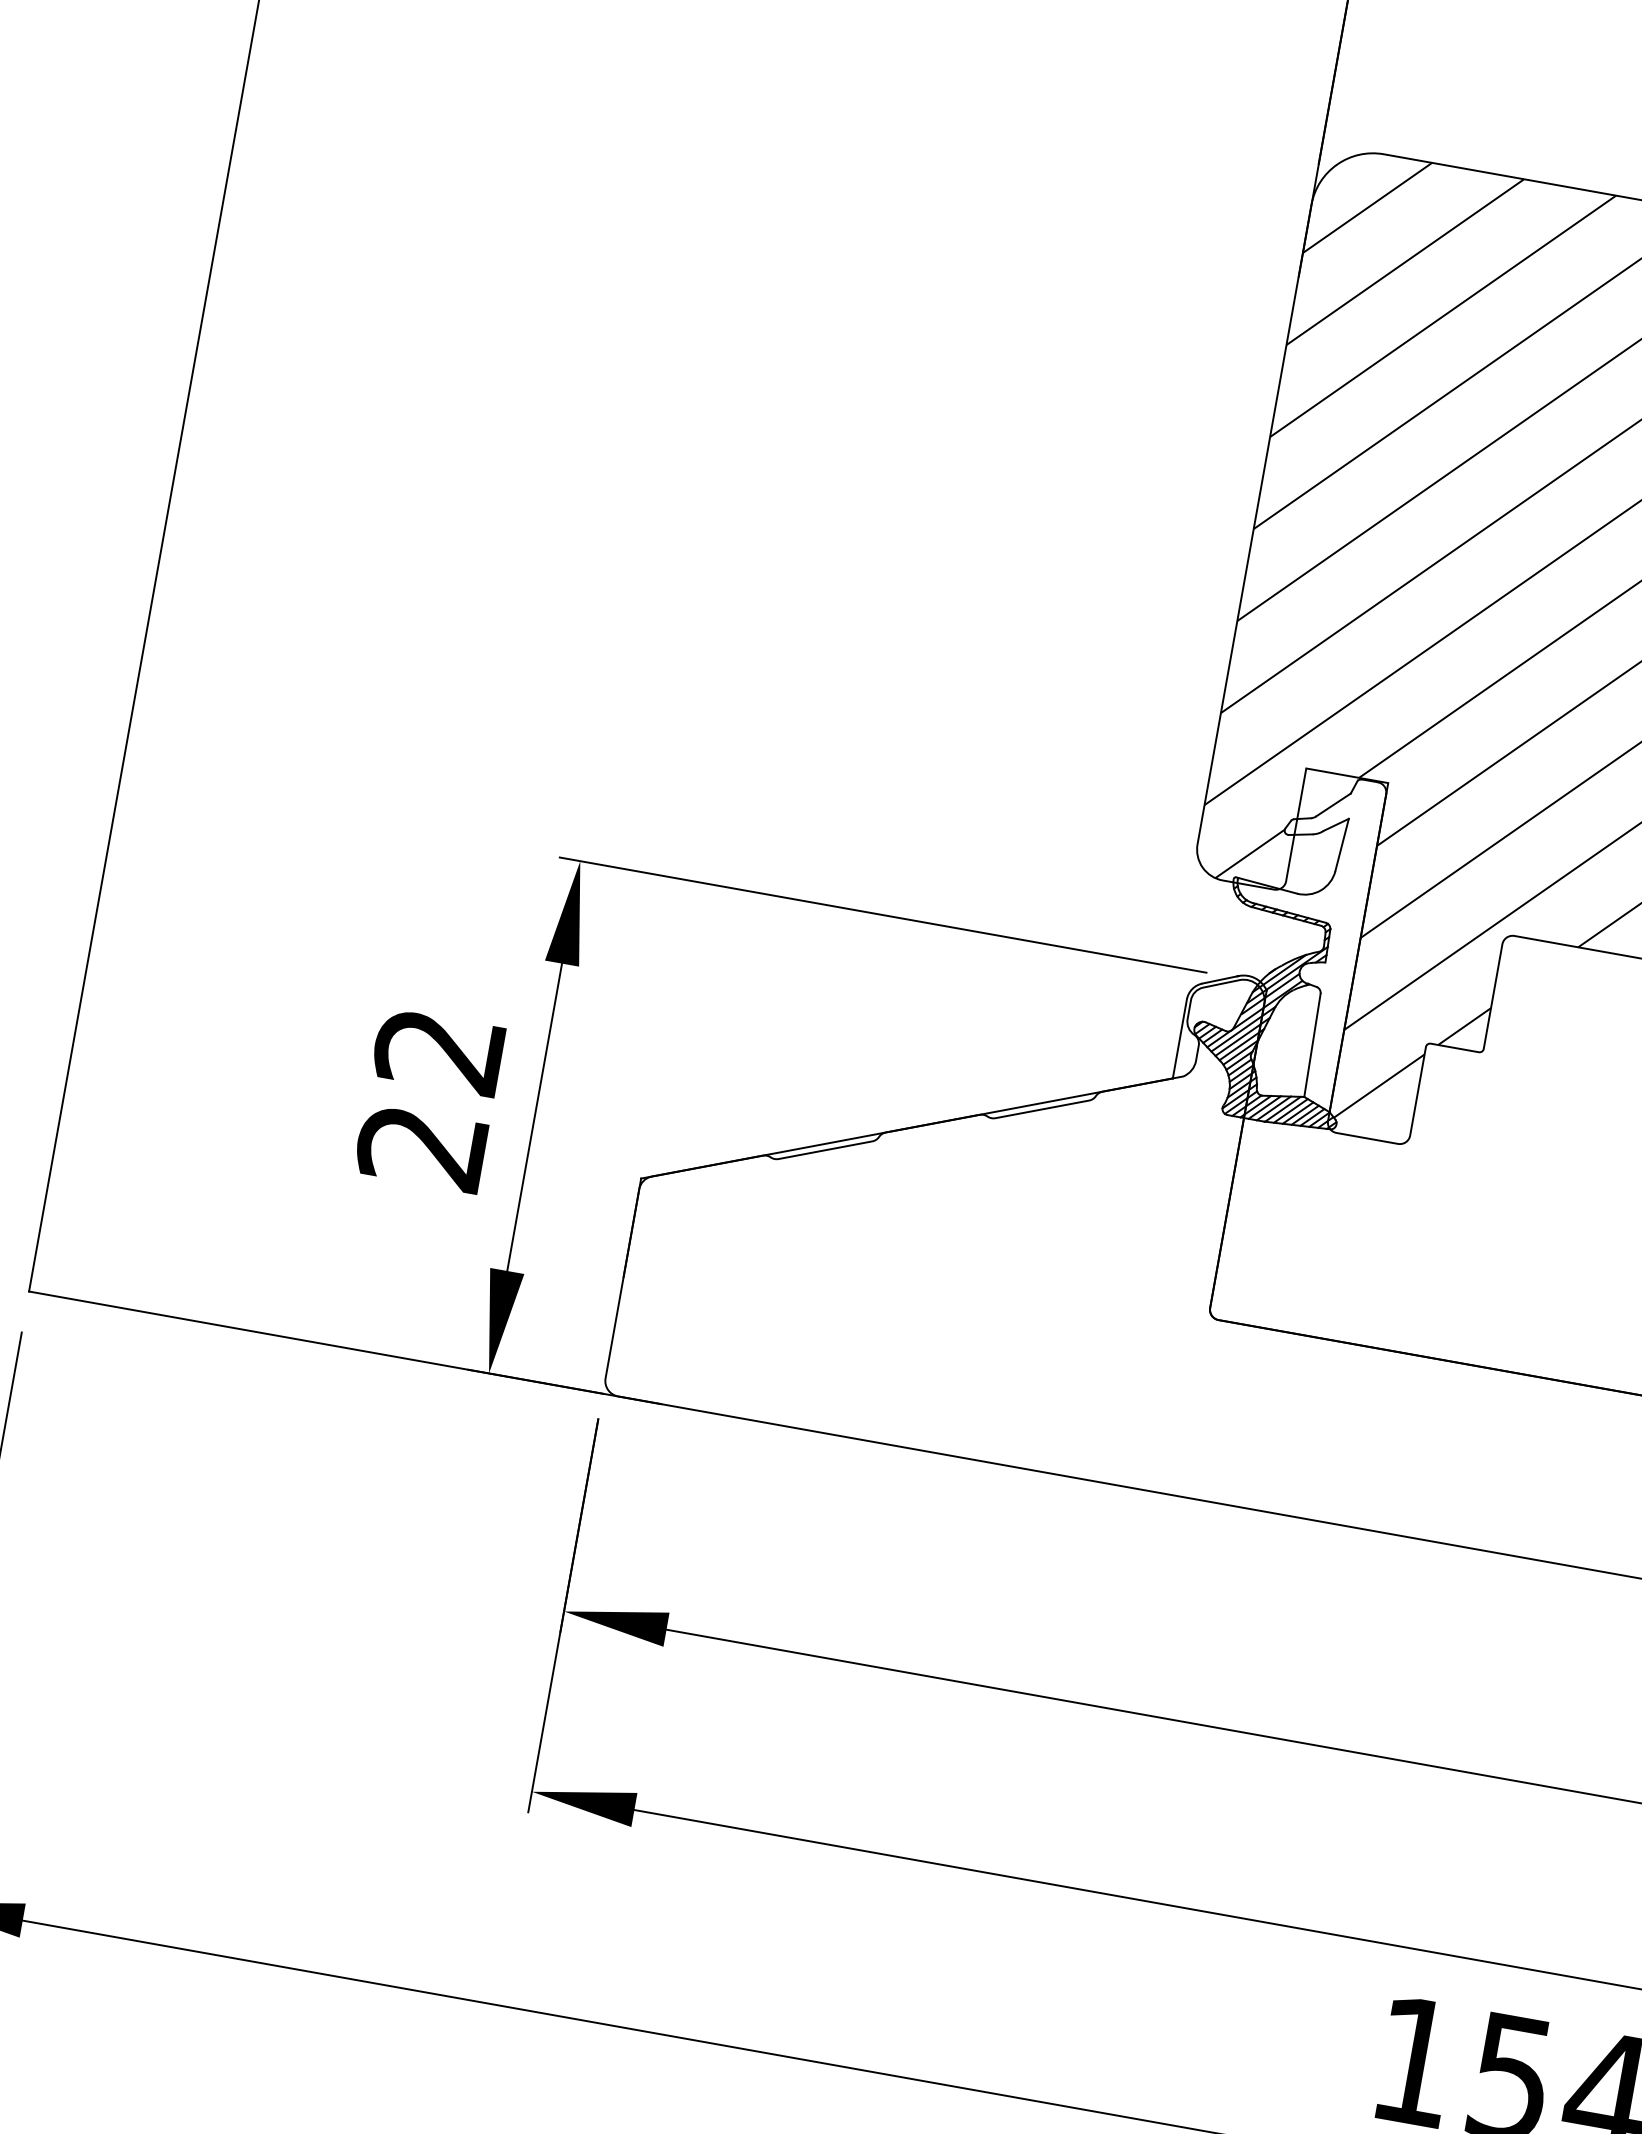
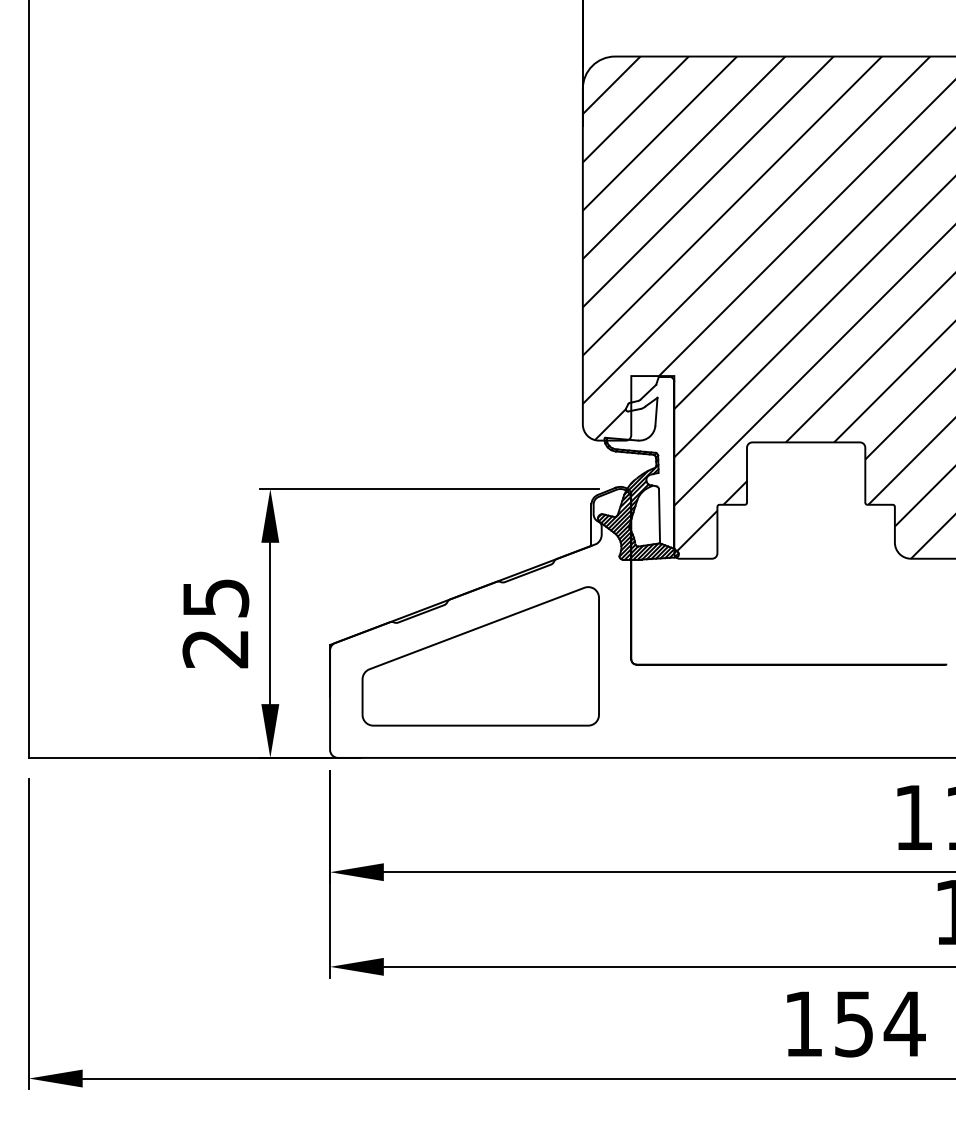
text: (438, 1051) -> (215, 598), 22 -> 25
part: (923, 1251) -> (480, 656), added

